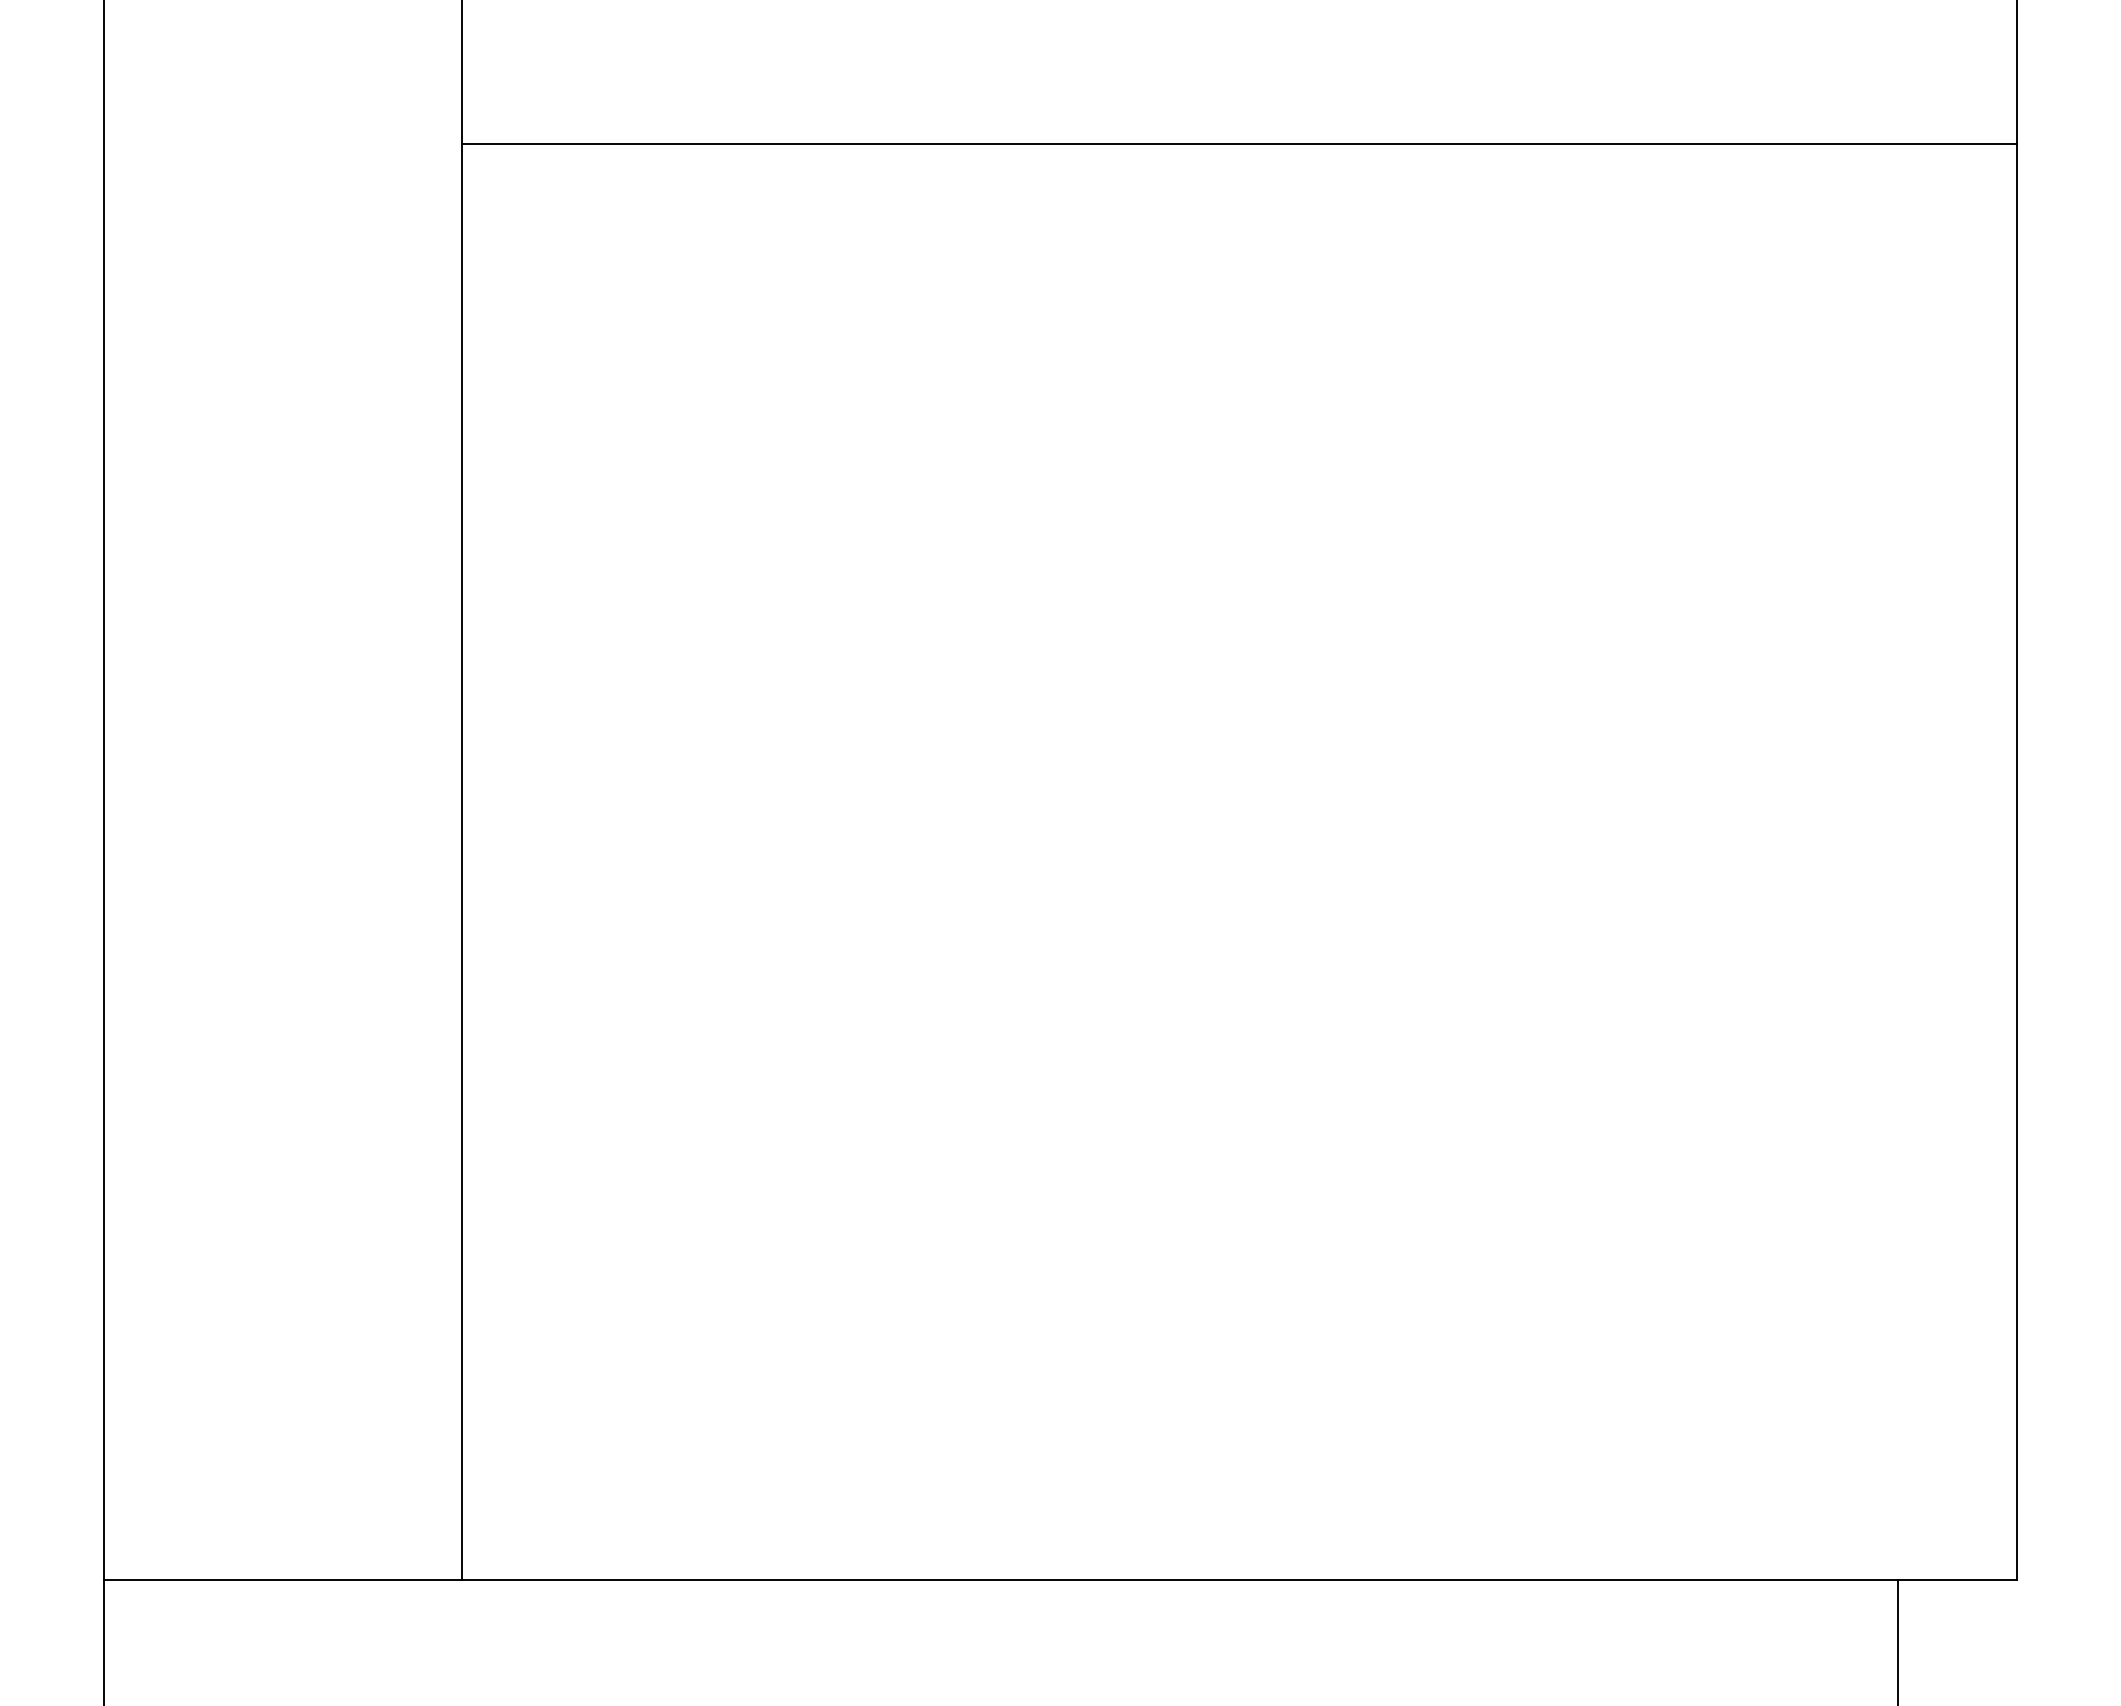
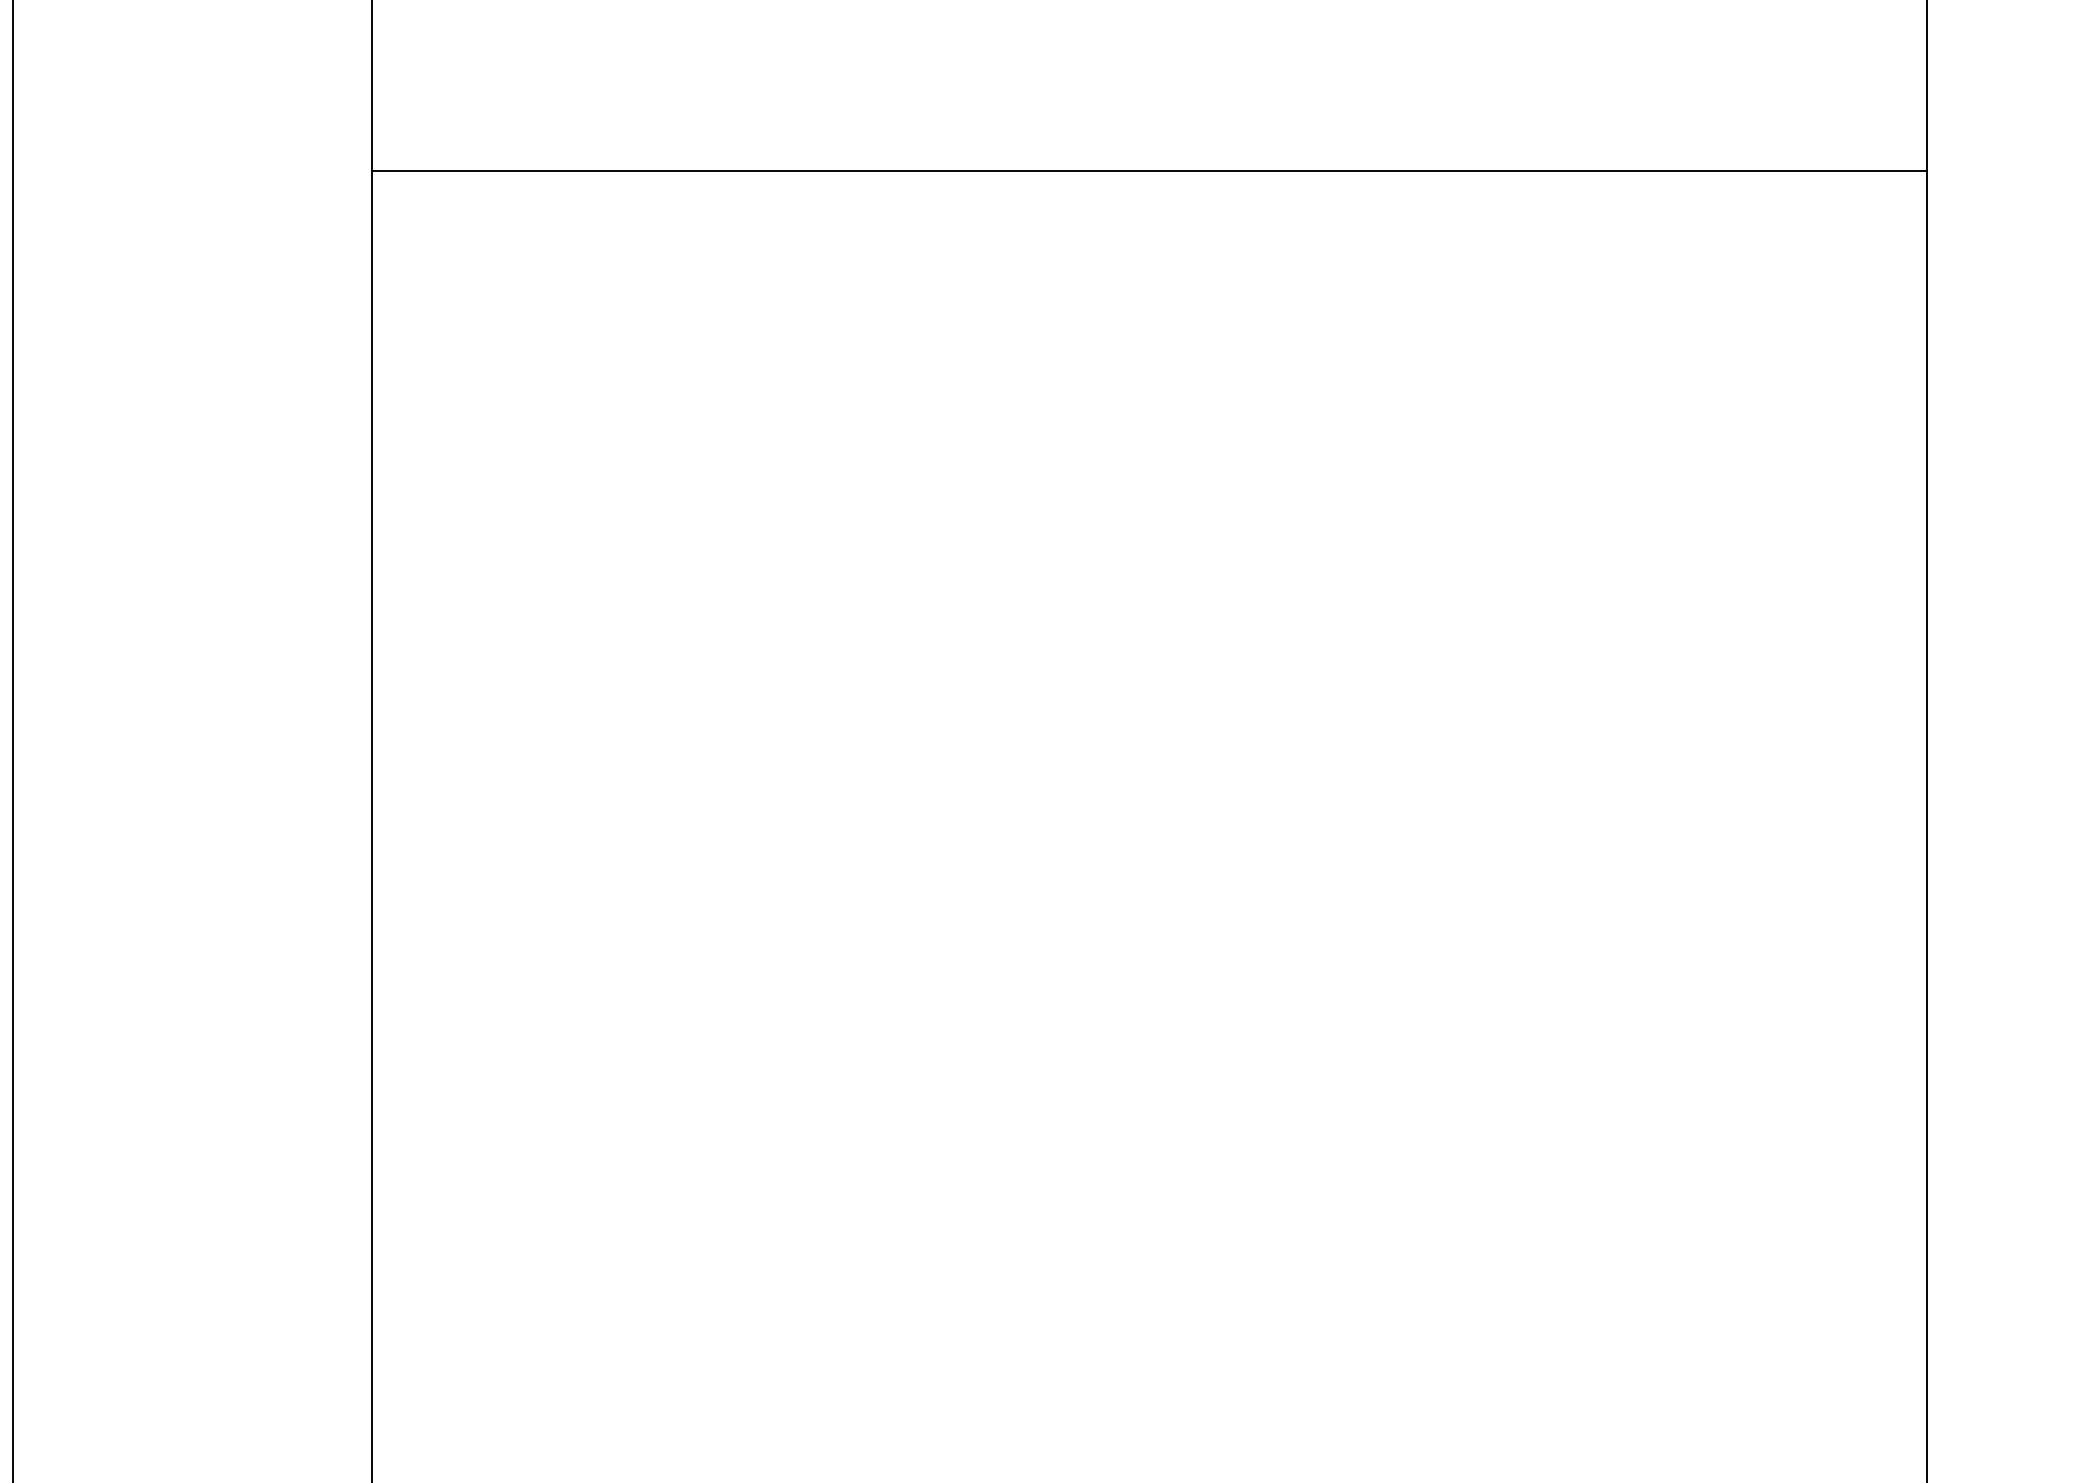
line: (1239, 144) -> (1148, 171), moved

